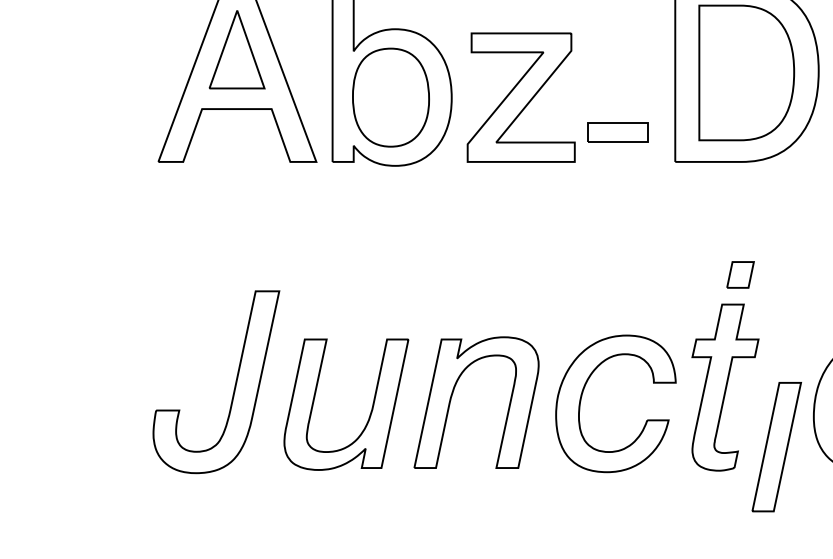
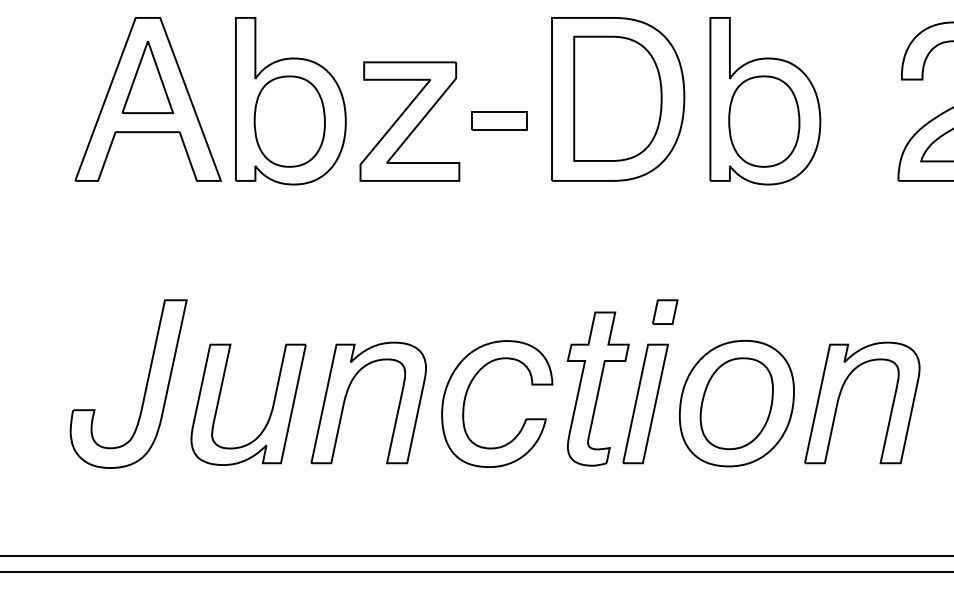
part: (618, 132) -> (499, 120), moved
part: (740, 274) -> (665, 311), moved
part: (776, 446) -> (645, 403), moved

